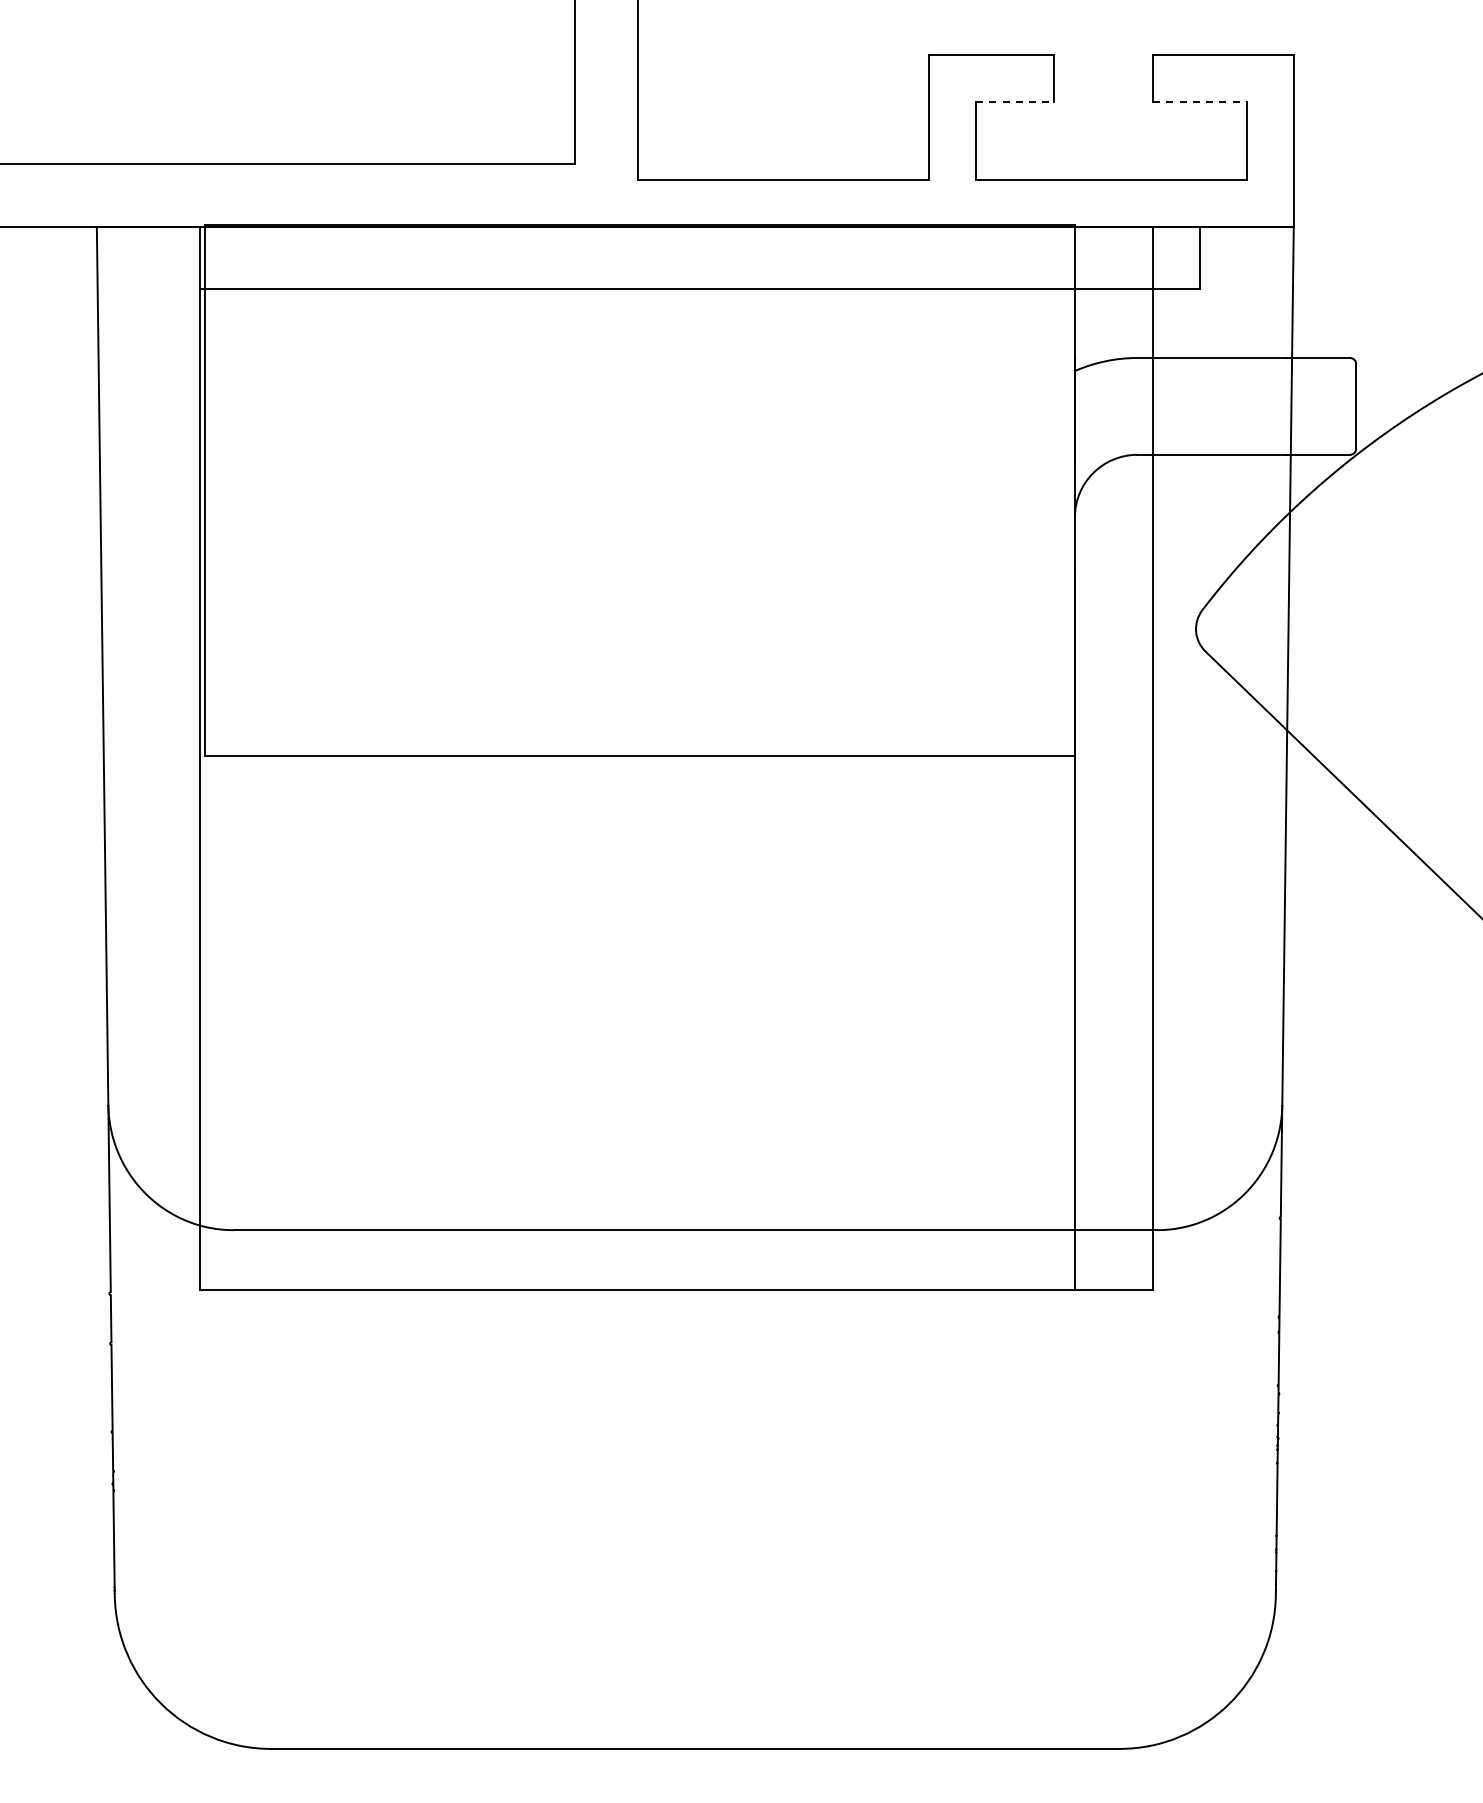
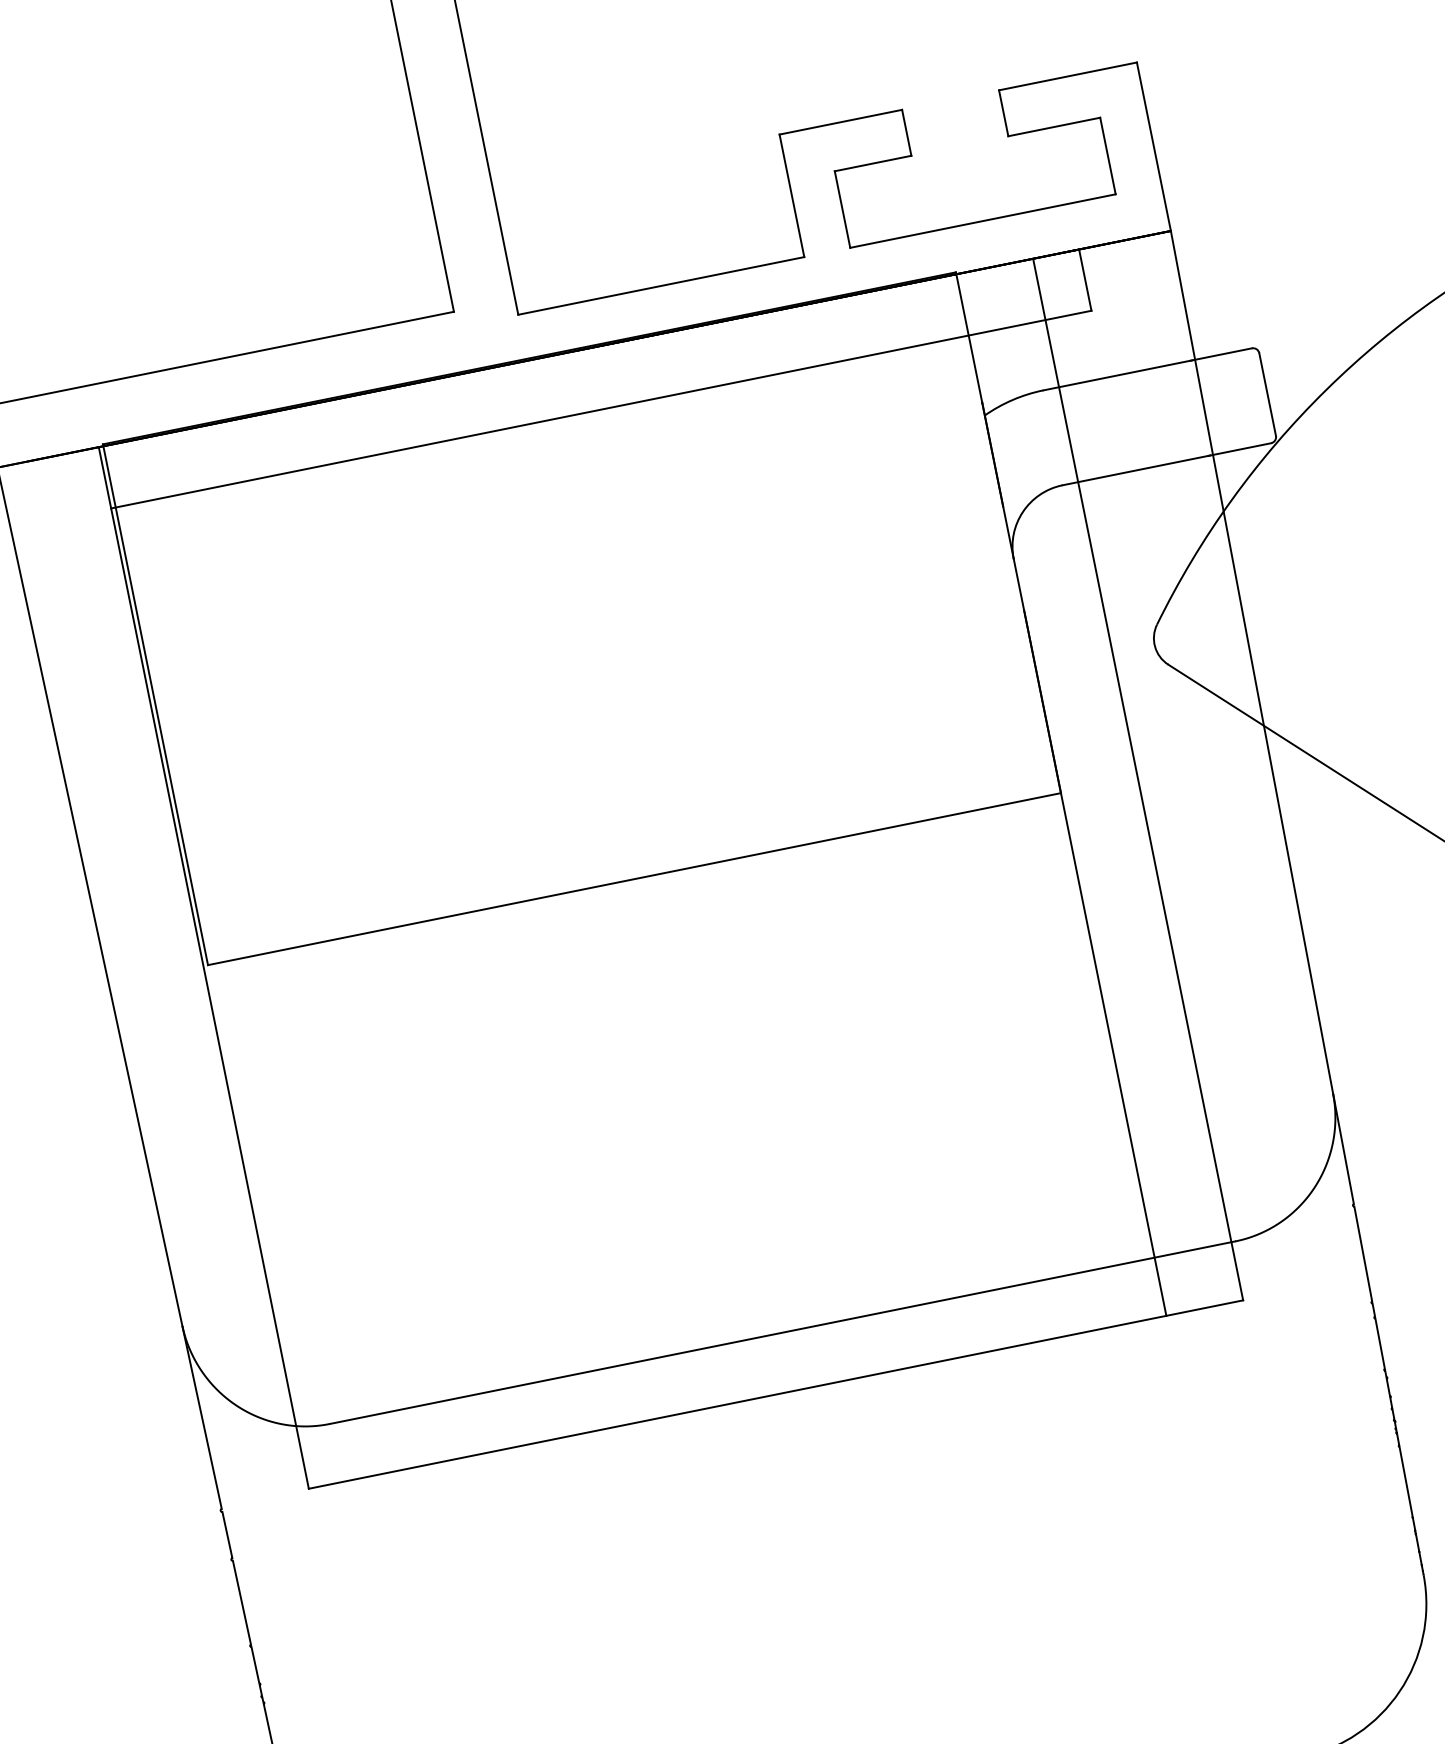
line: (1015, 101) -> (873, 163), dashed -> solid
line: (1200, 101) -> (1054, 126), dashed -> solid

